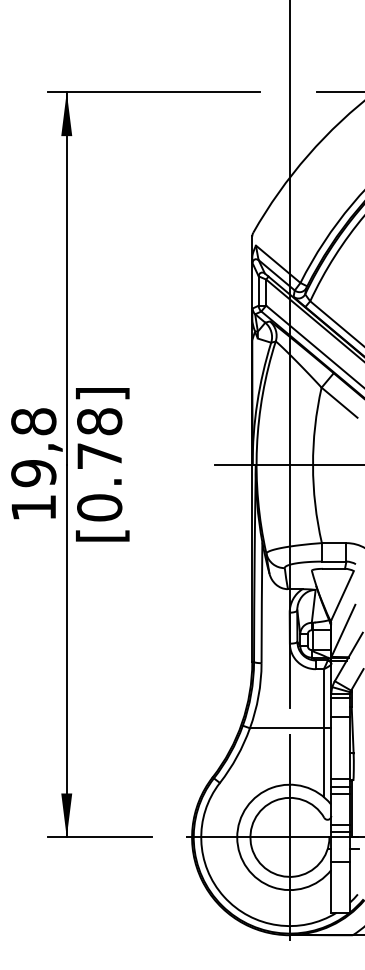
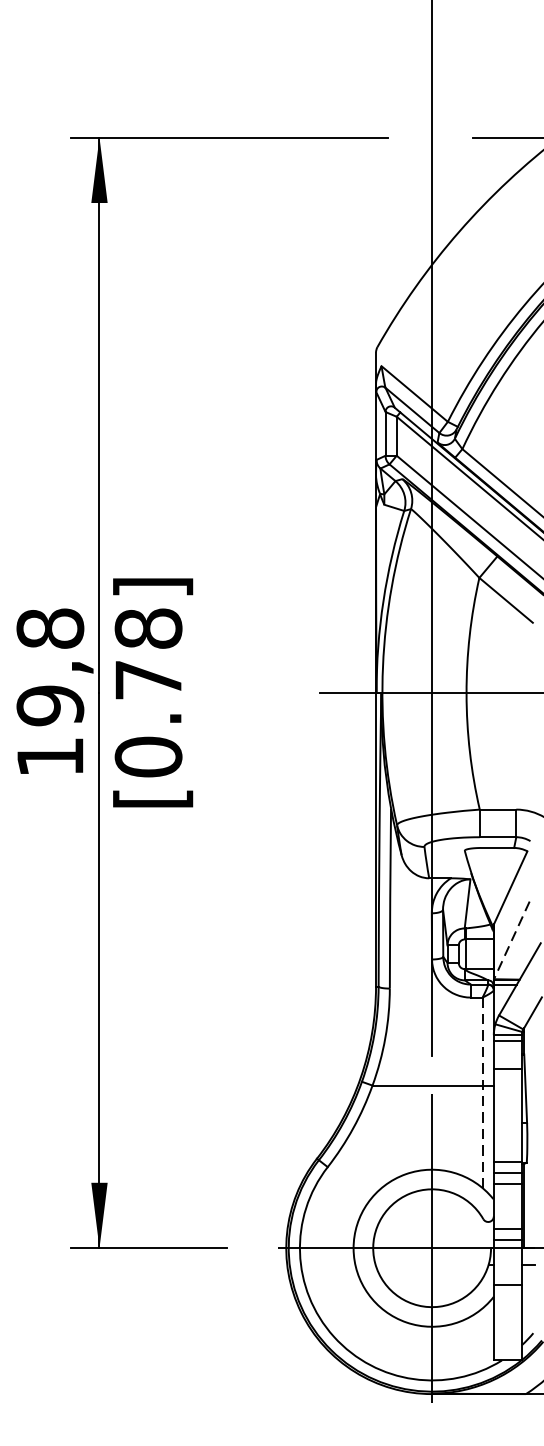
line: (343, 630) -> (511, 939), solid -> dashed
line: (323, 733) -> (482, 1093), solid -> dashed

